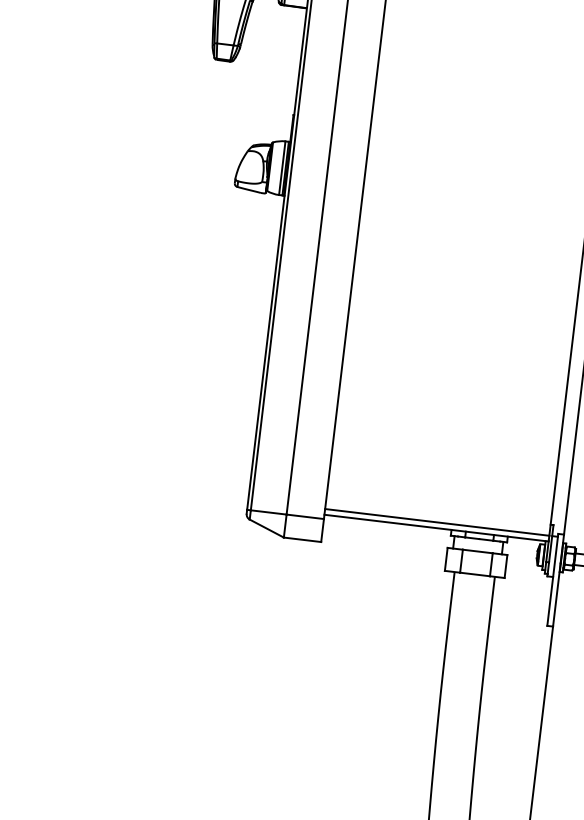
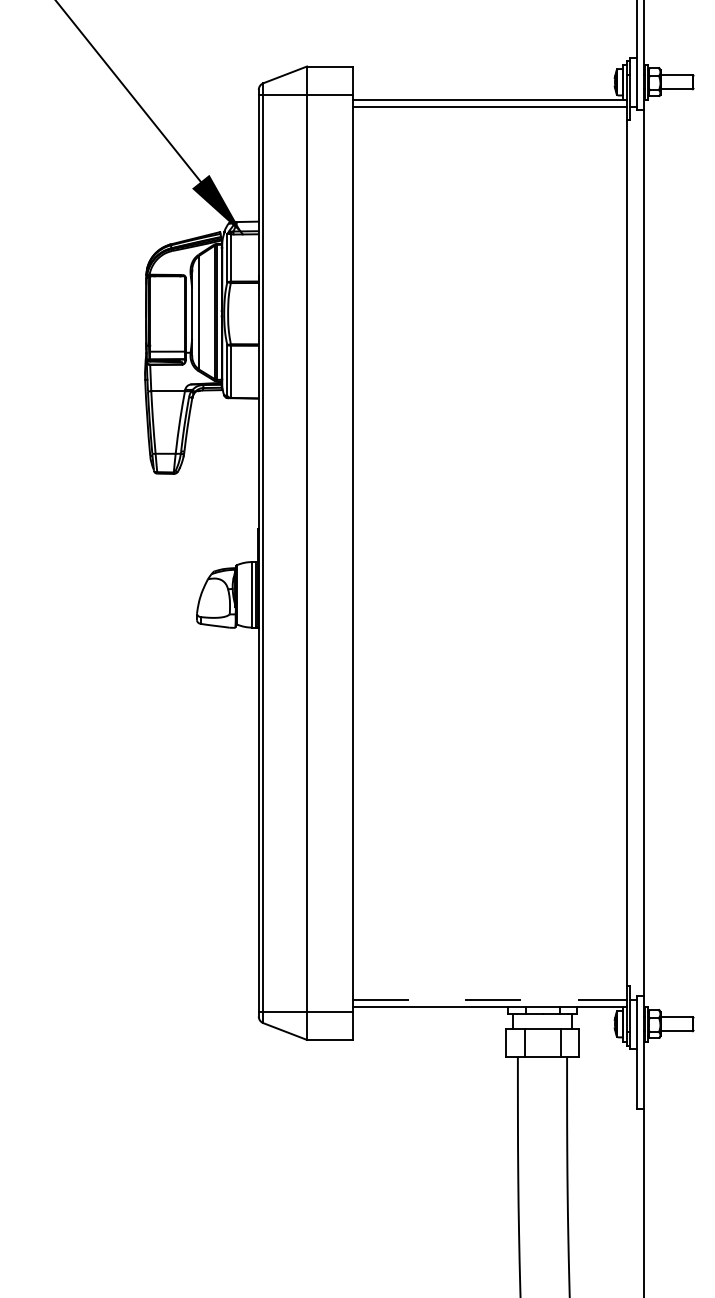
line: (437, 522) -> (490, 999), solid -> dashed

